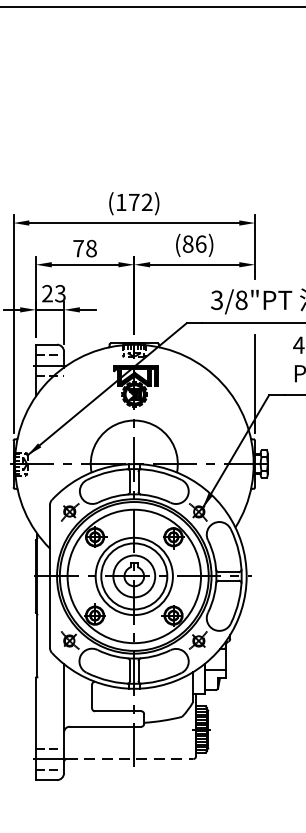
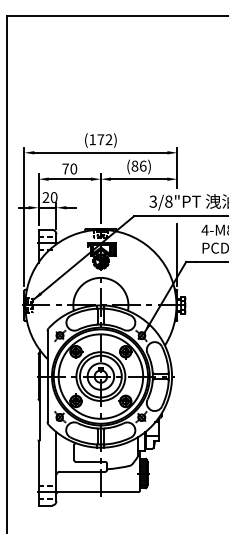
text: (91, 249) -> (73, 169), 78 -> 70
text: (59, 293) -> (53, 197), 23 -> 20
line: (130, 759) -> (98, 492), dashed -> solid

